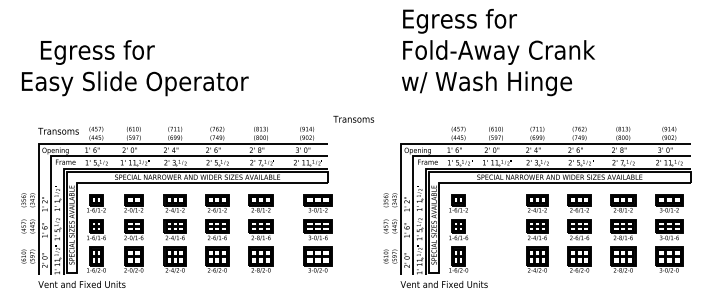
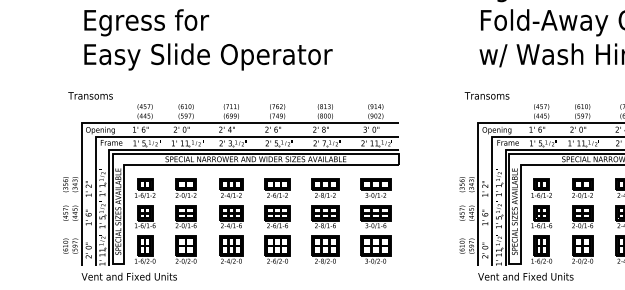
text: (135, 83) -> (208, 56), moved
text: (353, 118) -> (486, 95), moved
text: (58, 130) -> (90, 95), moved
part: (317, 233) -> (375, 220), moved
part: (495, 233) -> (582, 220), added

